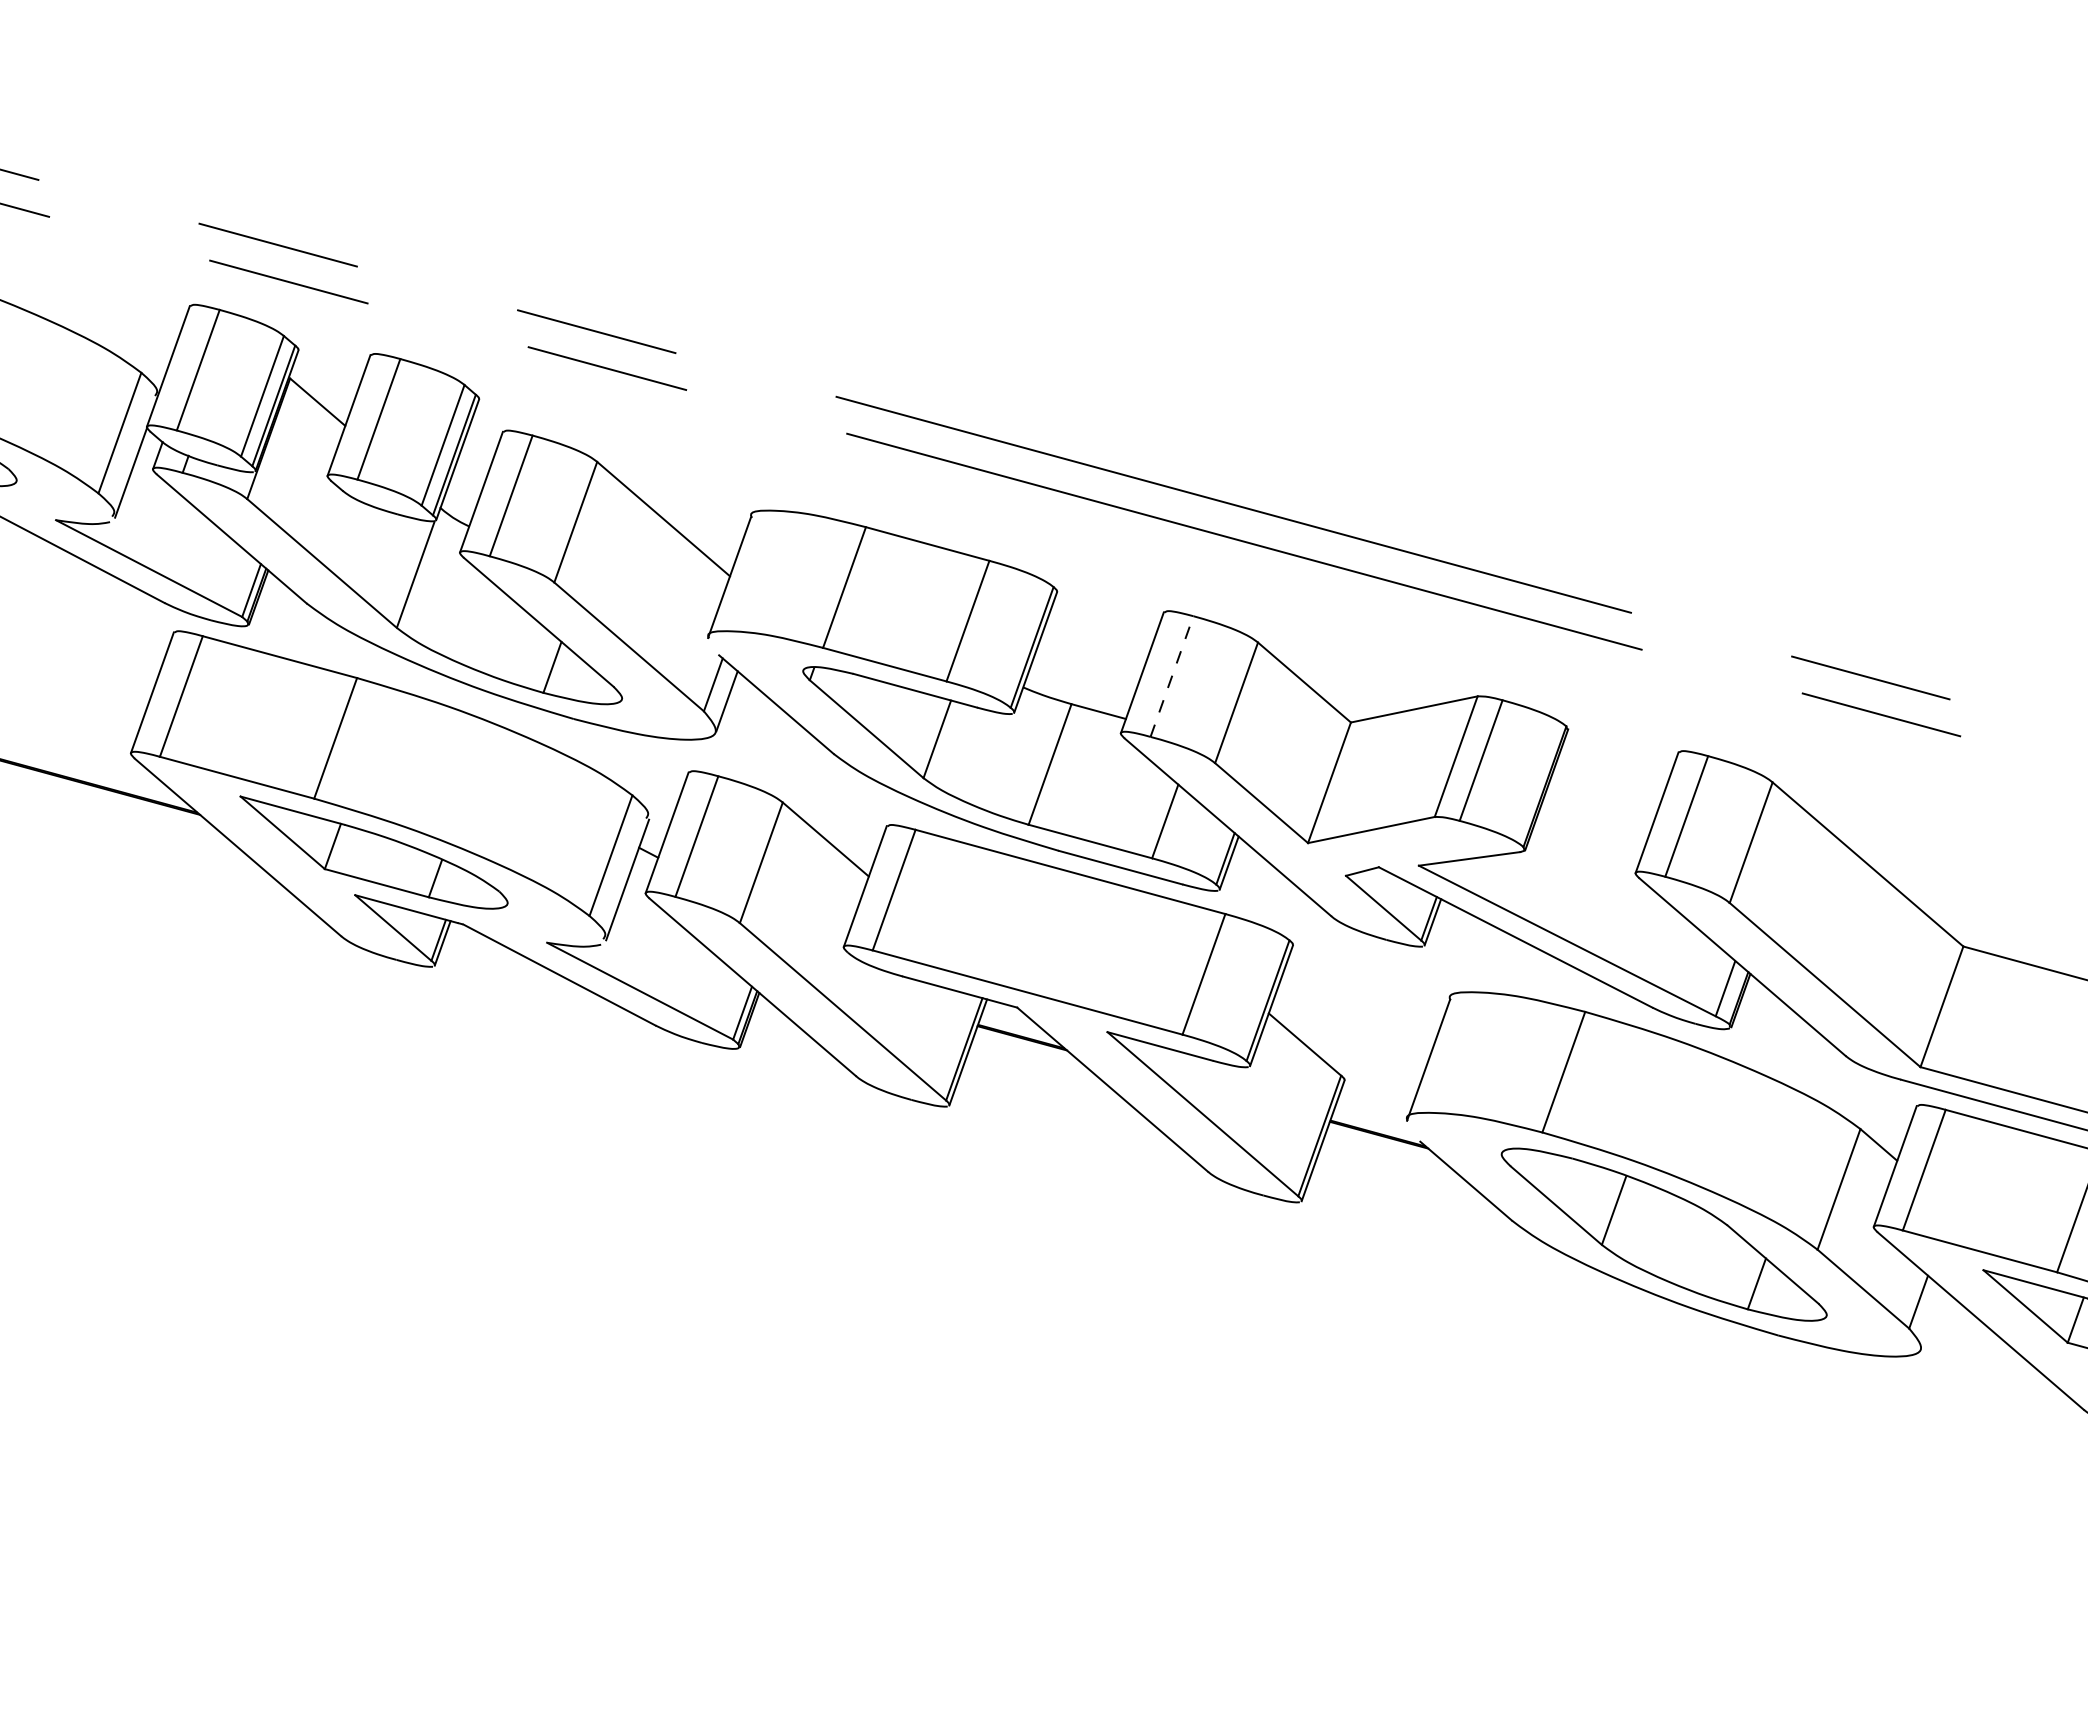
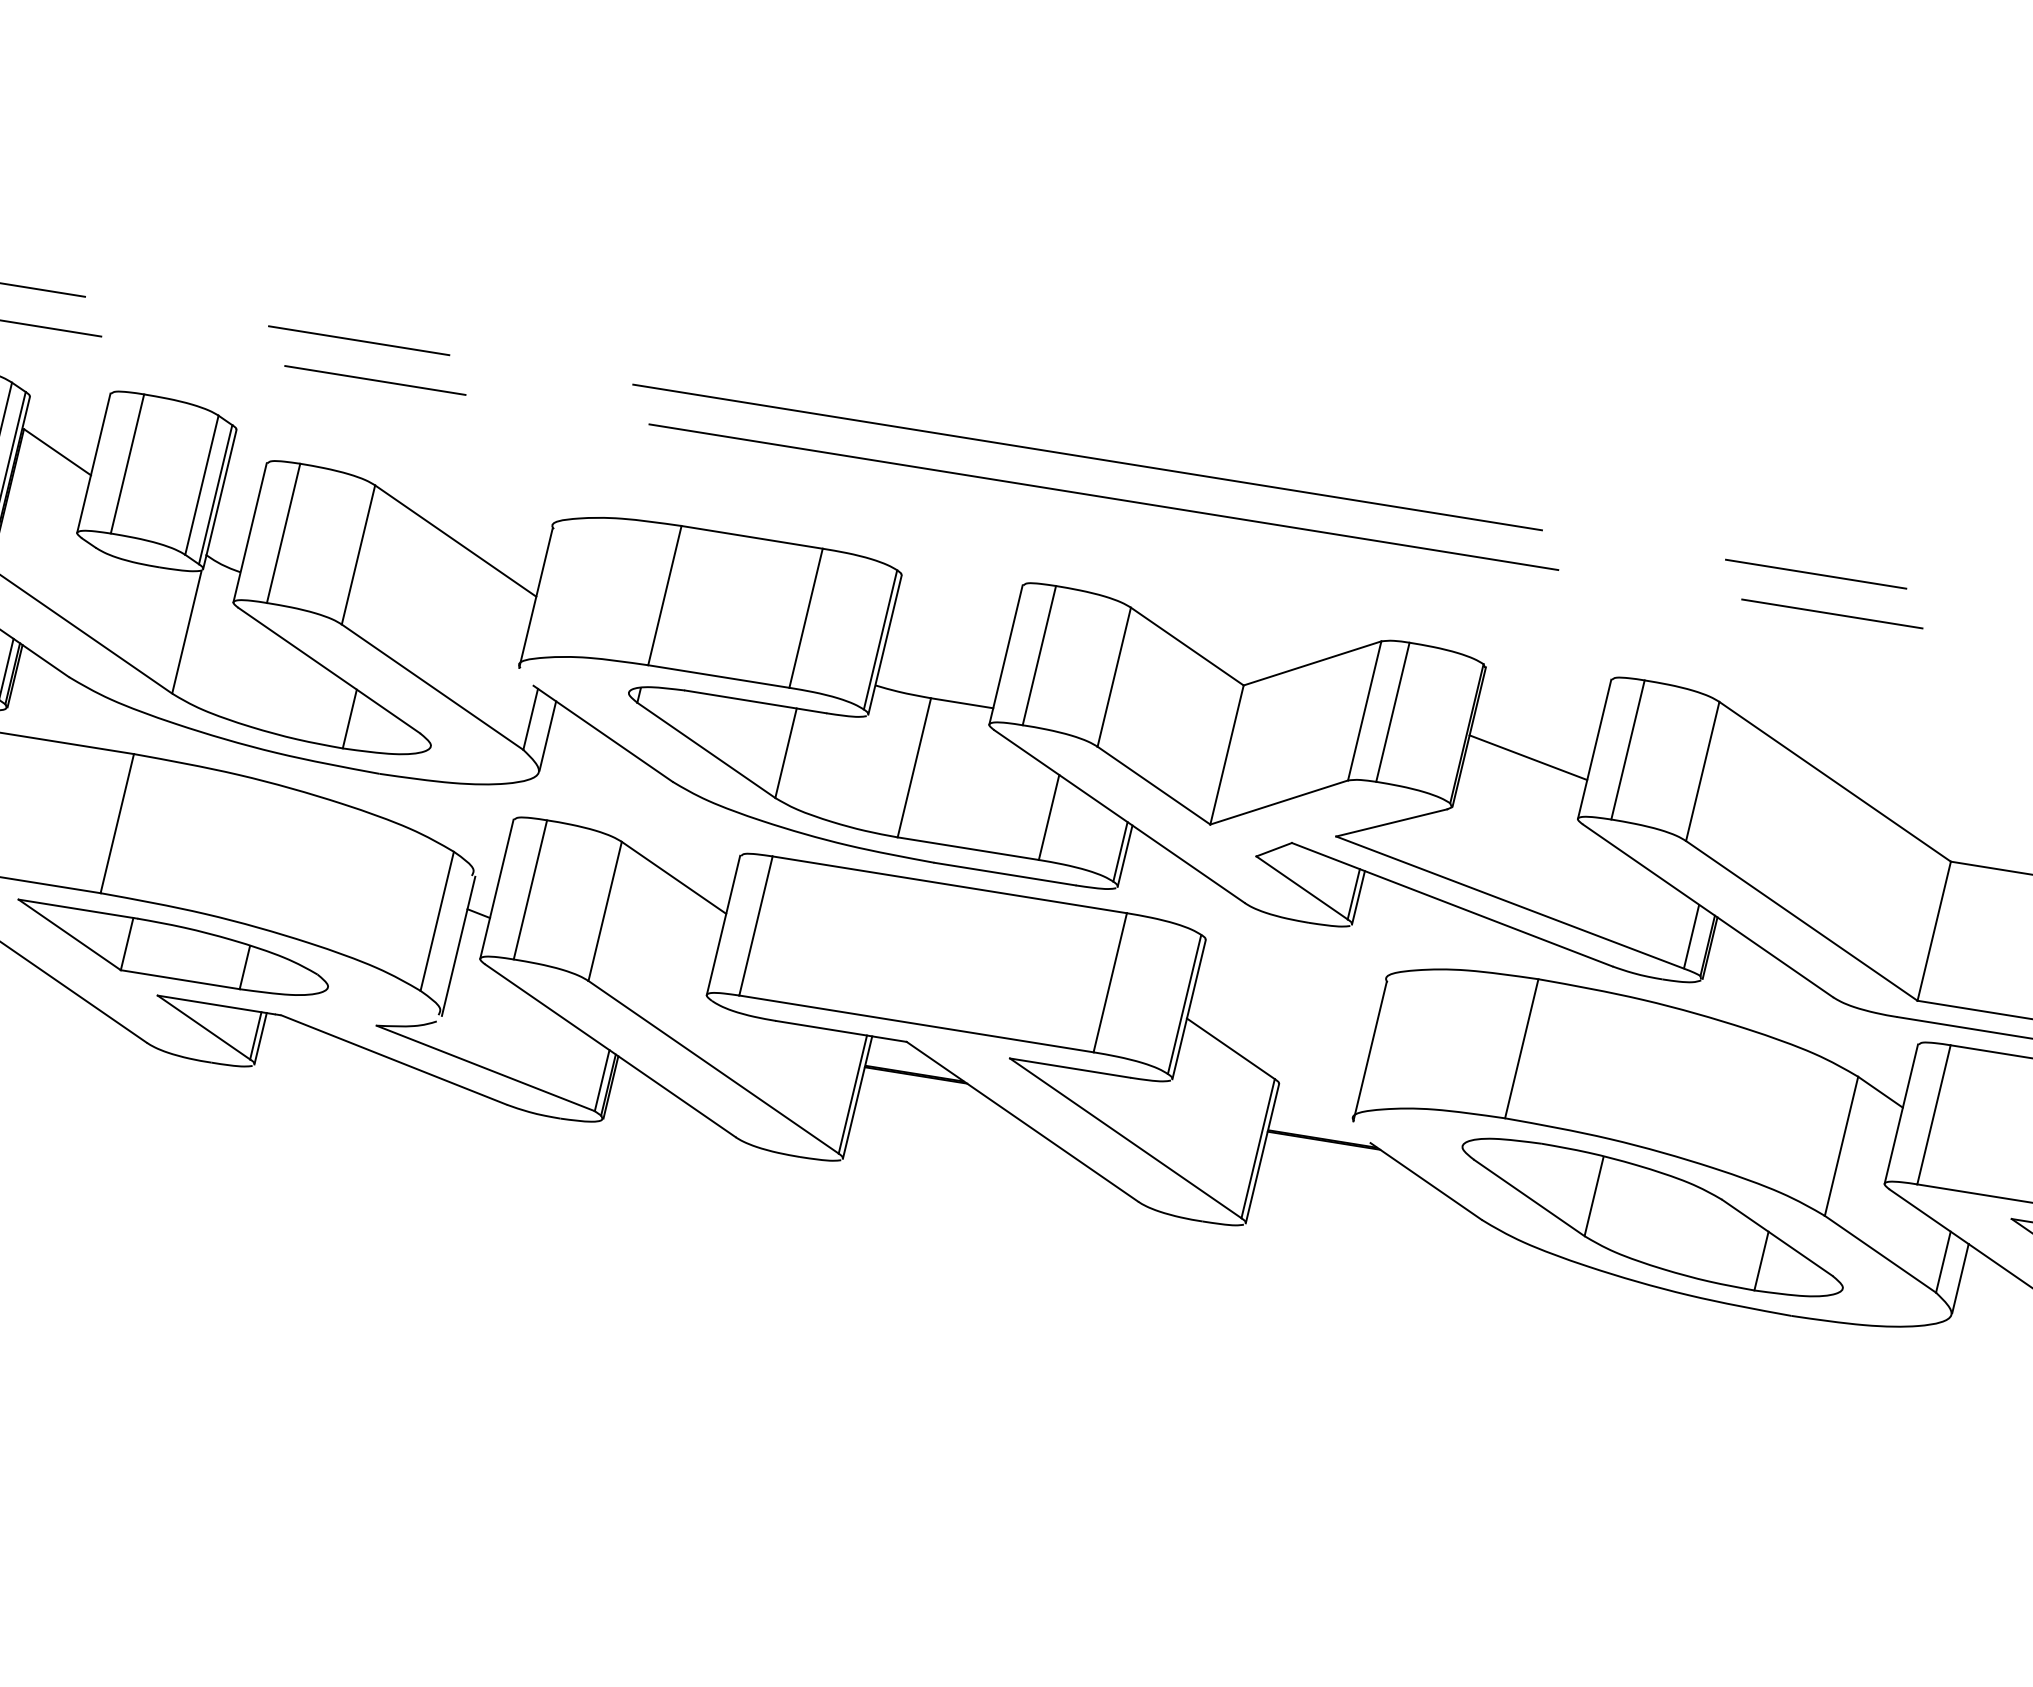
line: (1172, 676) -> (1039, 655), dashed -> solid
line: (1597, 813) -> (1528, 757), added
line: (1931, 1318) -> (1959, 1278), added

